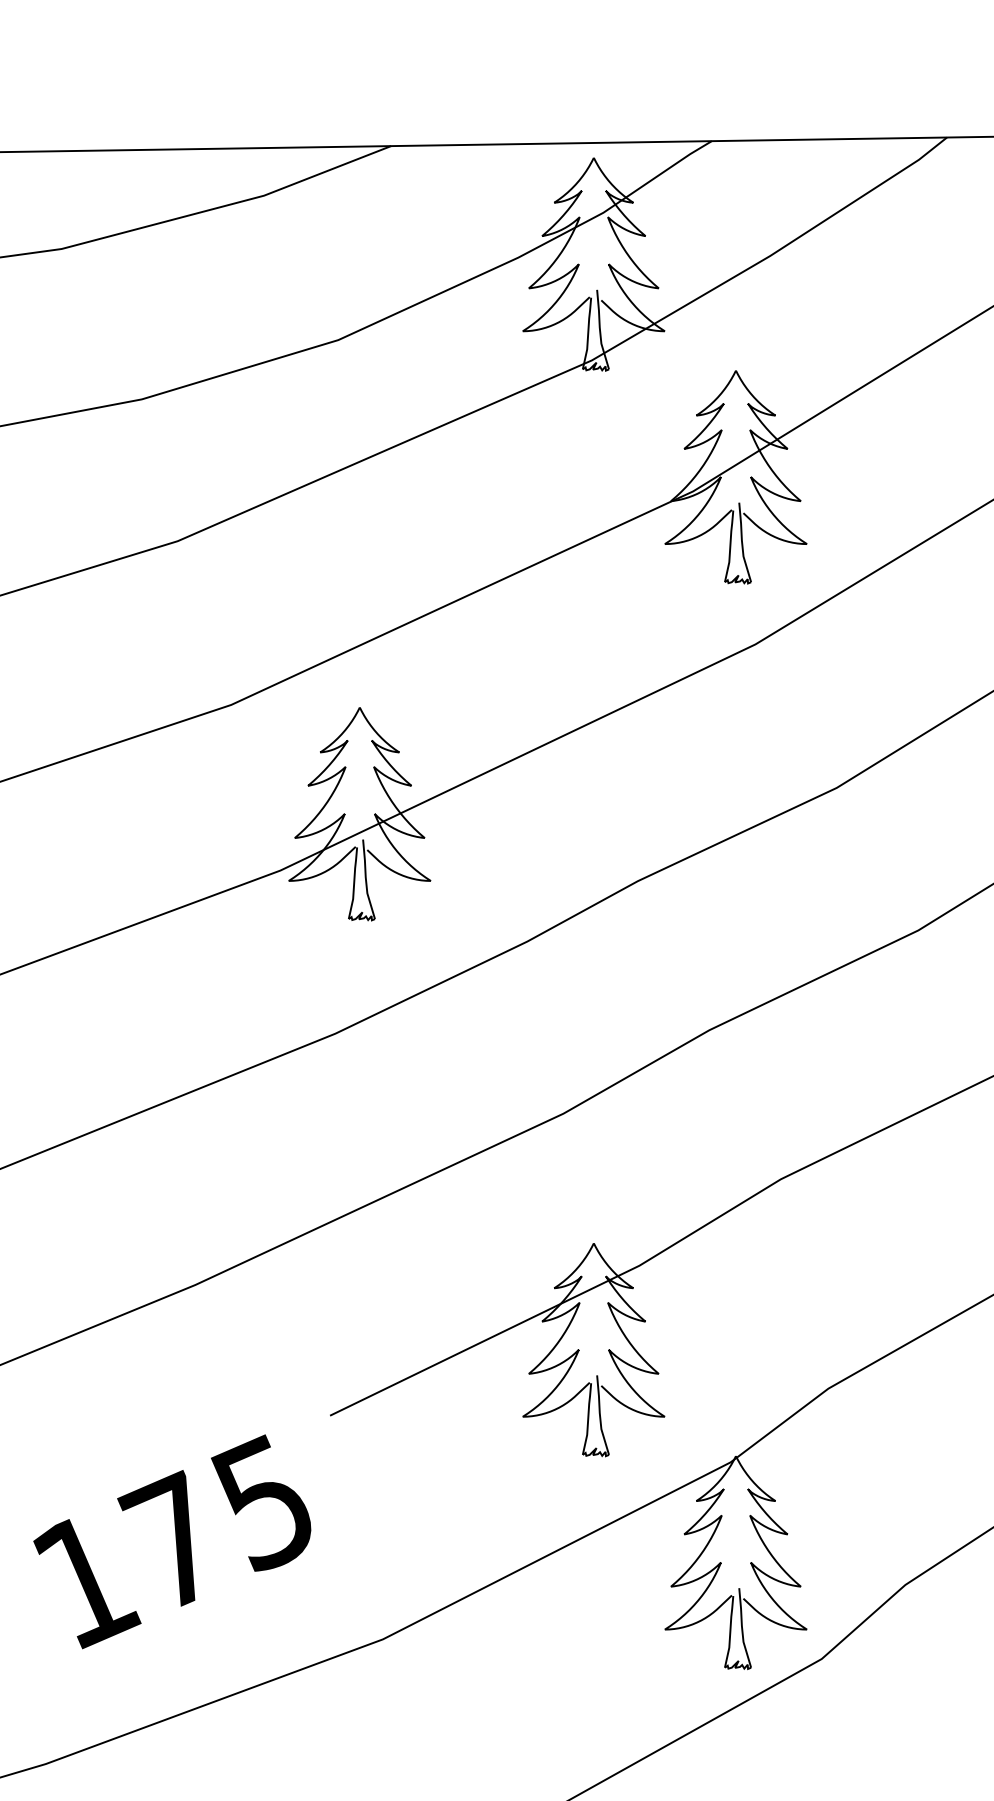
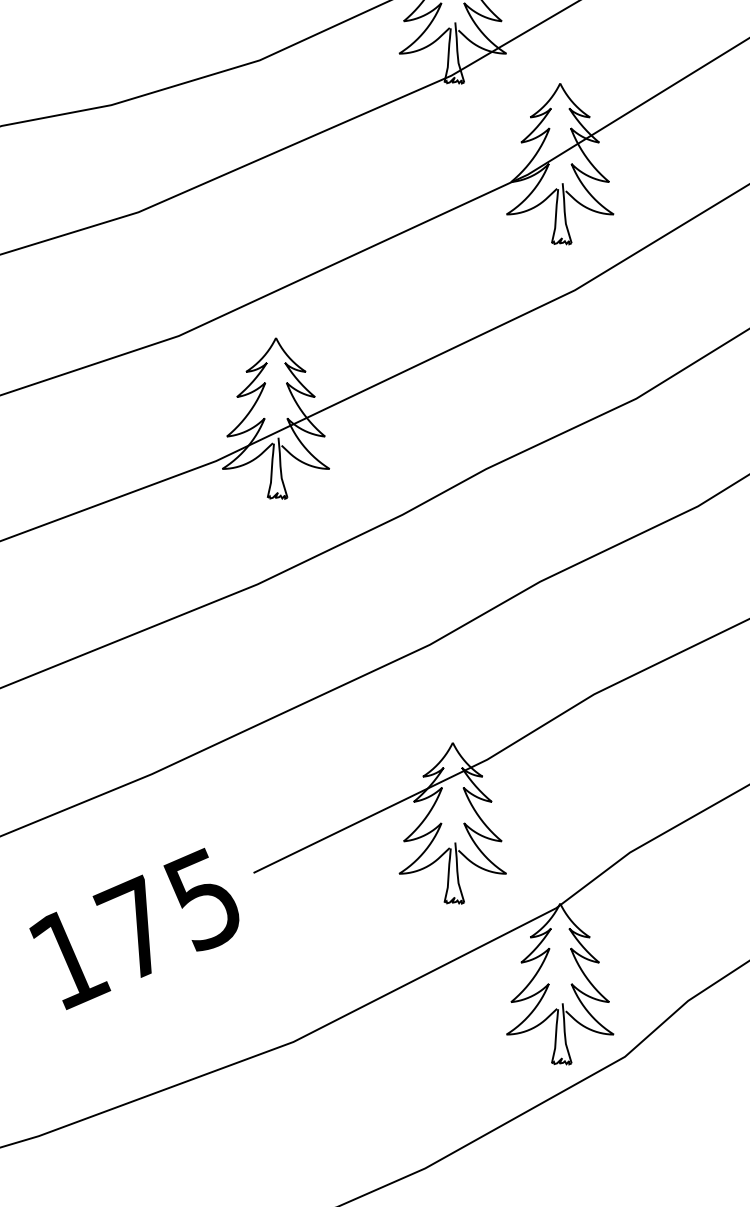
text: (172, 1541) -> (134, 928), moved

